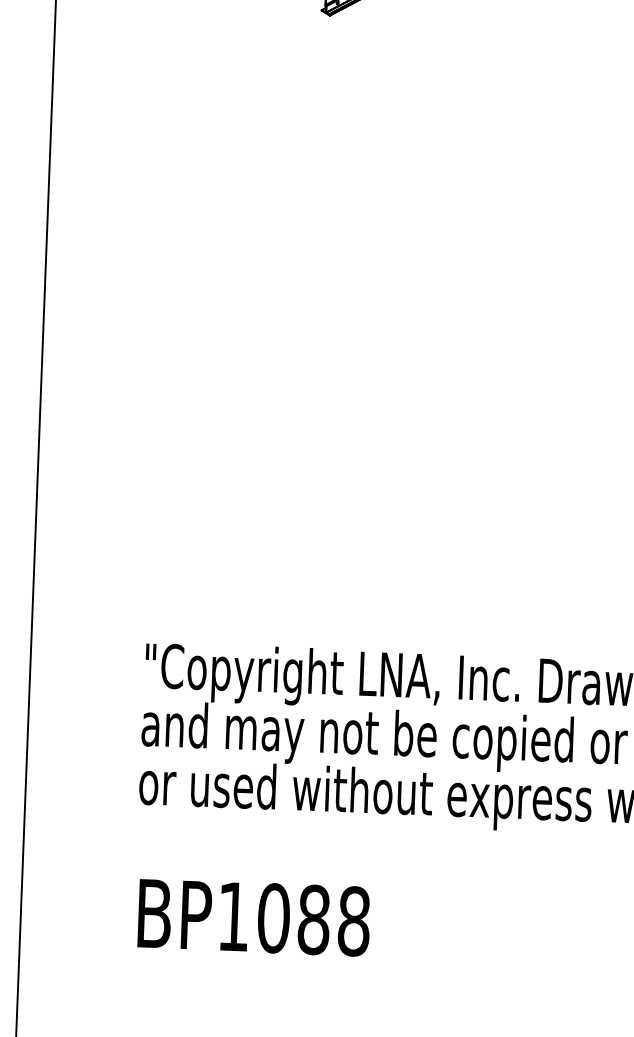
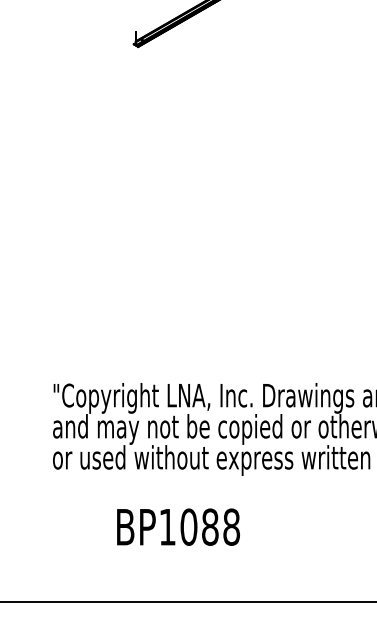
text: (254, 916) -> (178, 526), moved

